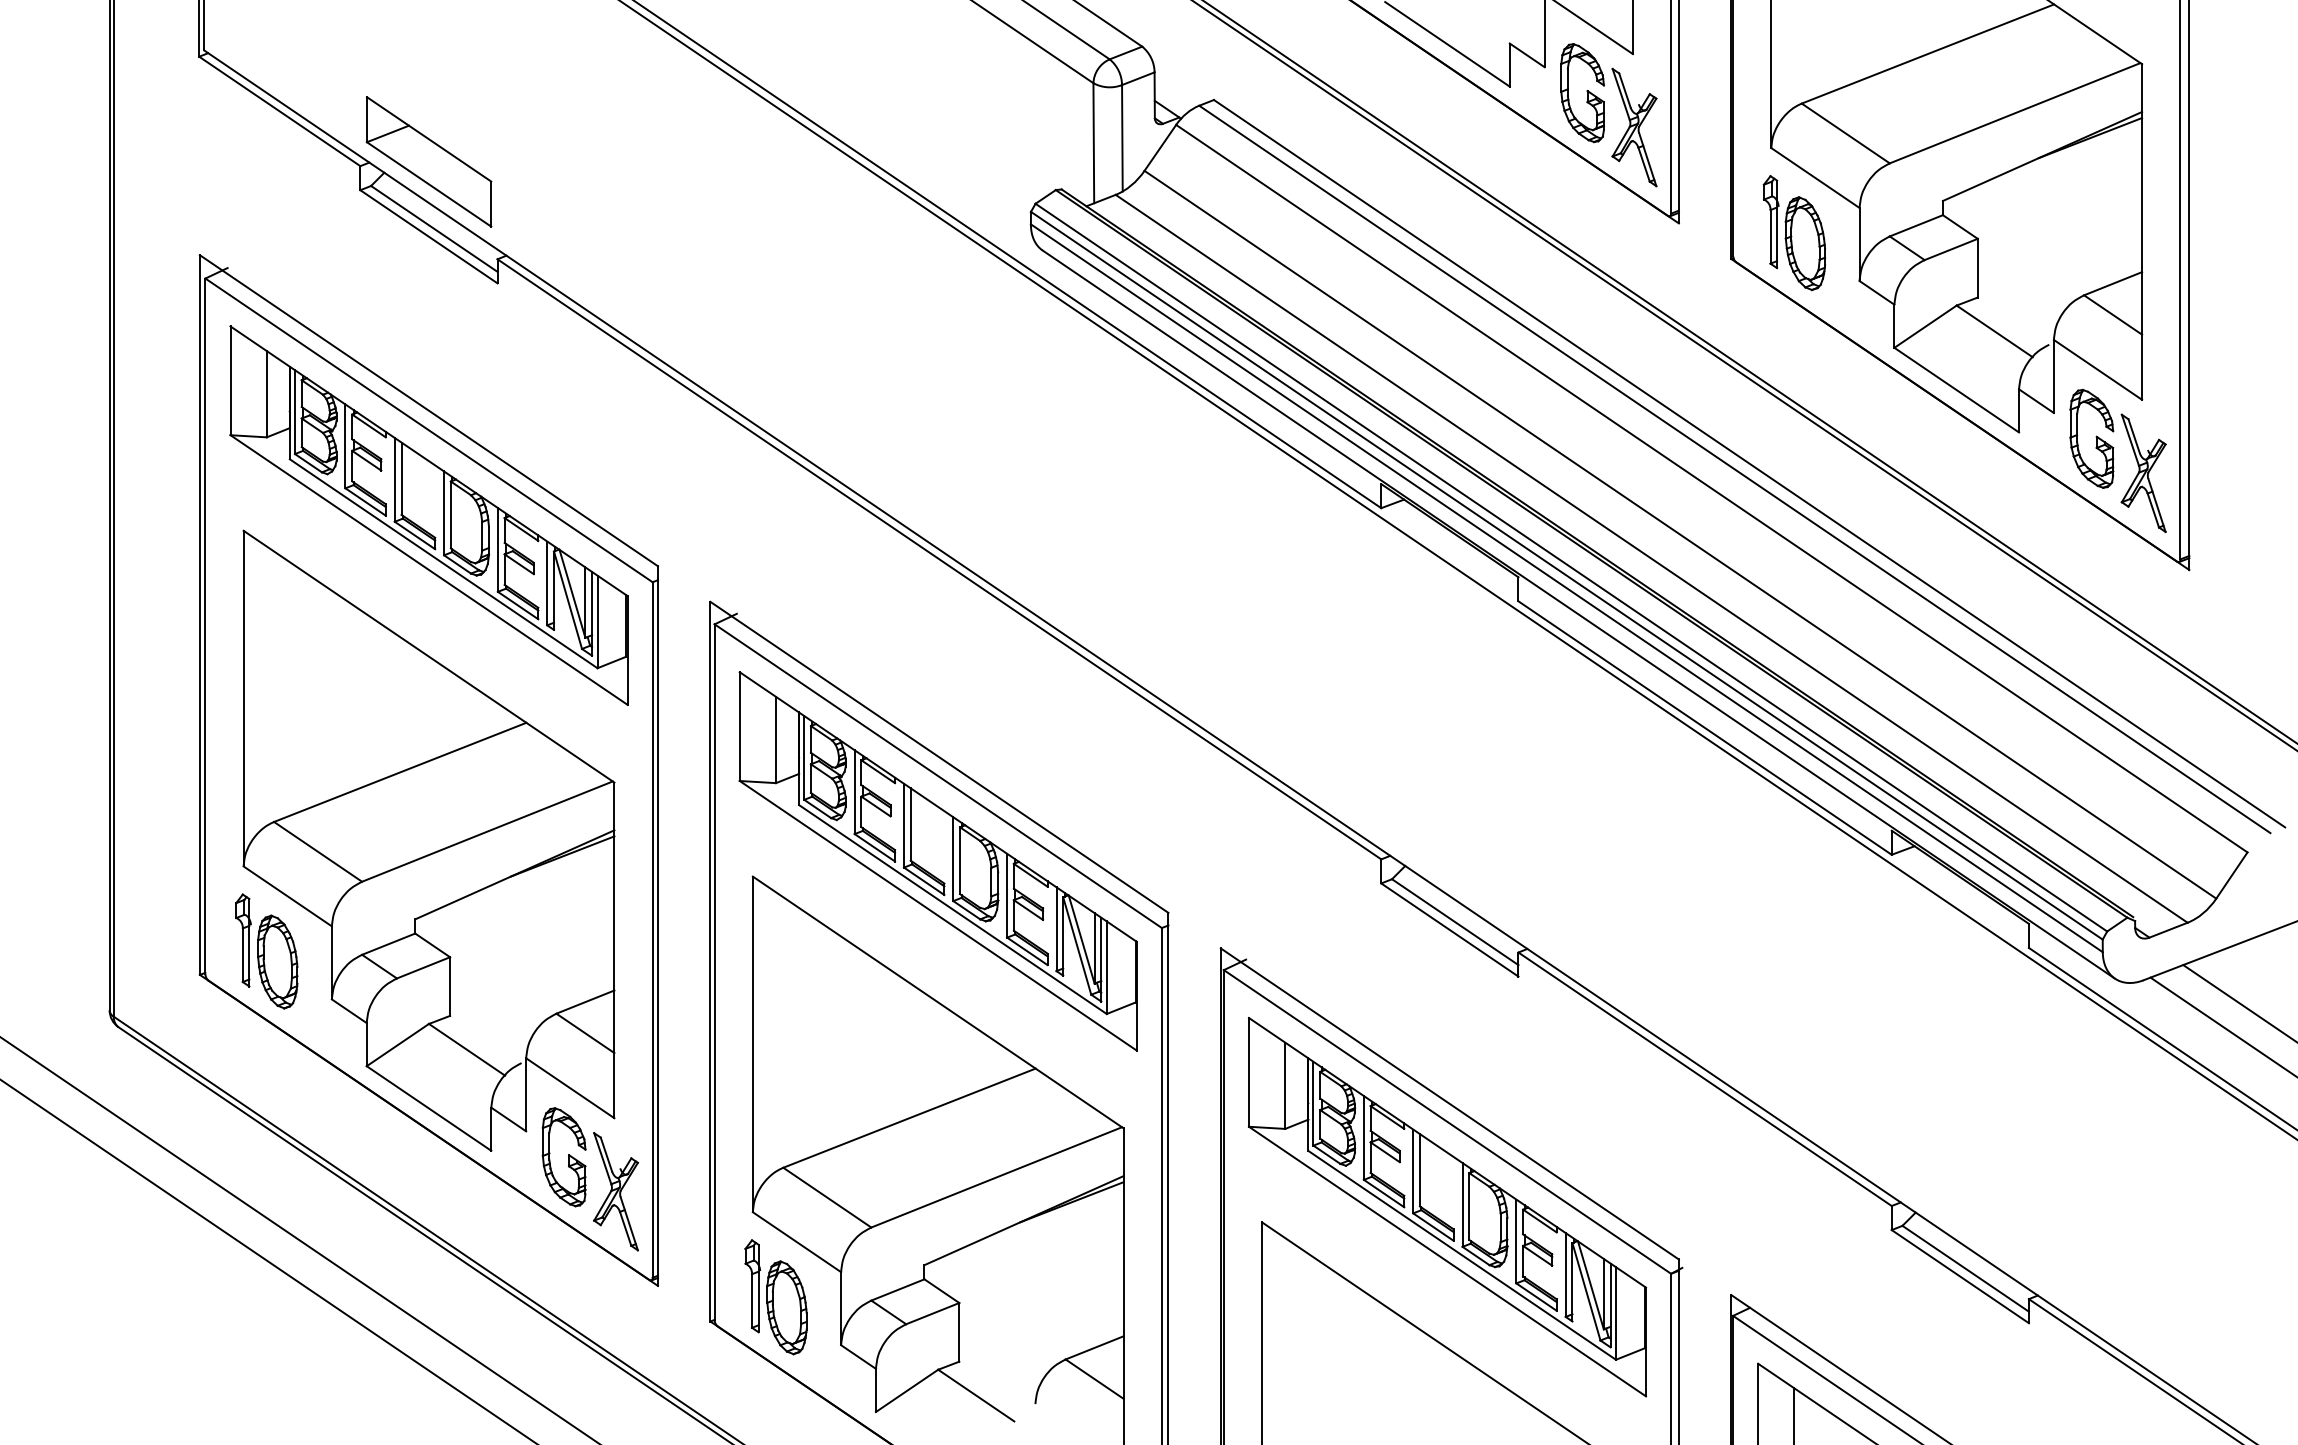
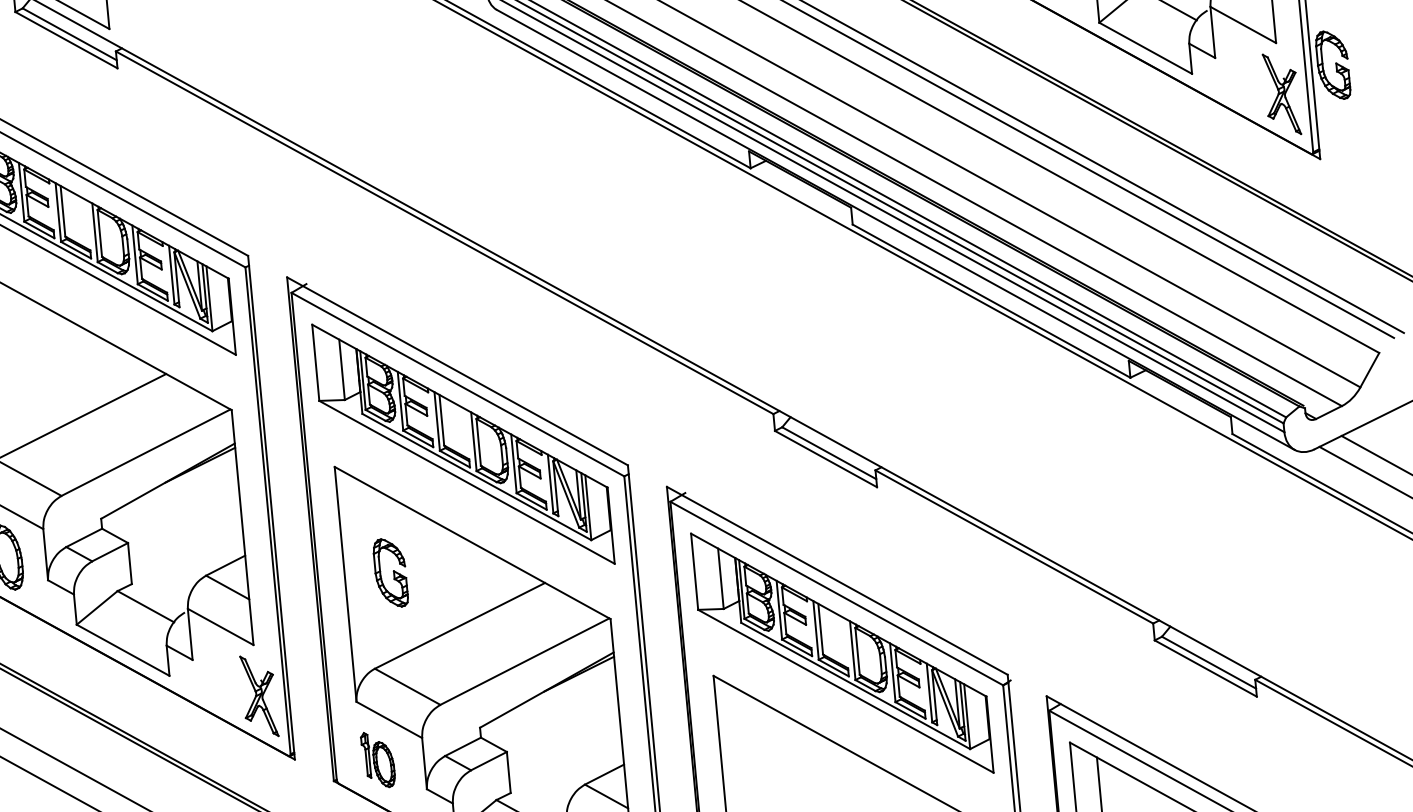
part: (2091, 438) -> (1332, 65), moved
part: (563, 1157) -> (390, 573), moved
part: (775, 1297) -> (377, 760), size x0.7

